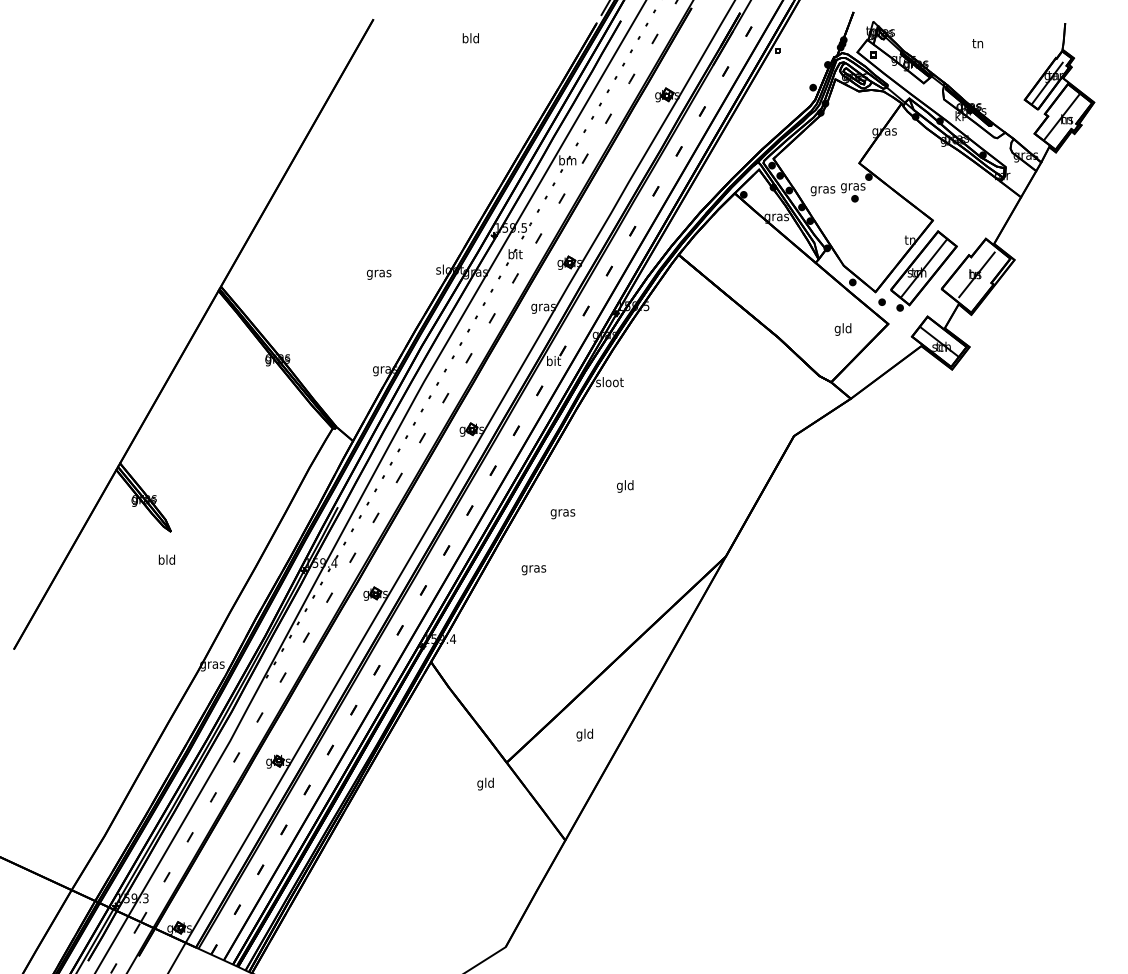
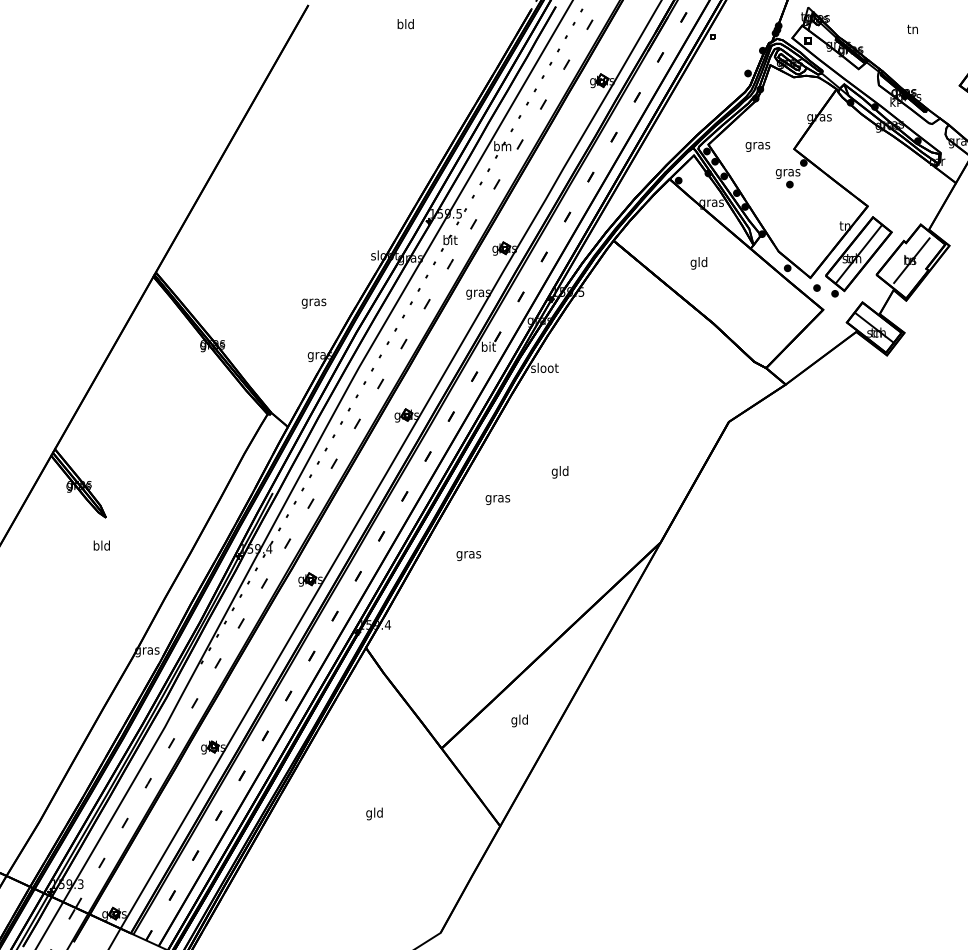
text: (822, 191) -> (757, 147), moved
text: (379, 274) -> (314, 303), moved
text: (842, 329) -> (698, 263), moved
text: (485, 783) -> (374, 813), moved

